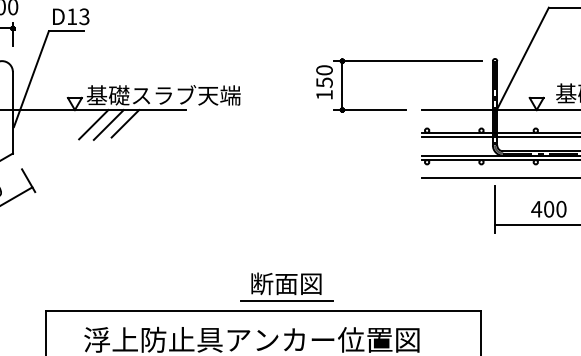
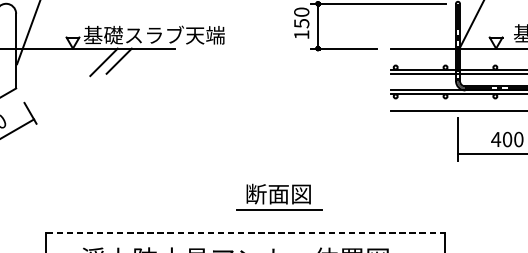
line: (93, 124) -> (89, 61), removed
part: (286, 286) -> (278, 196), moved
line: (263, 310) -> (245, 232), solid -> dashed

